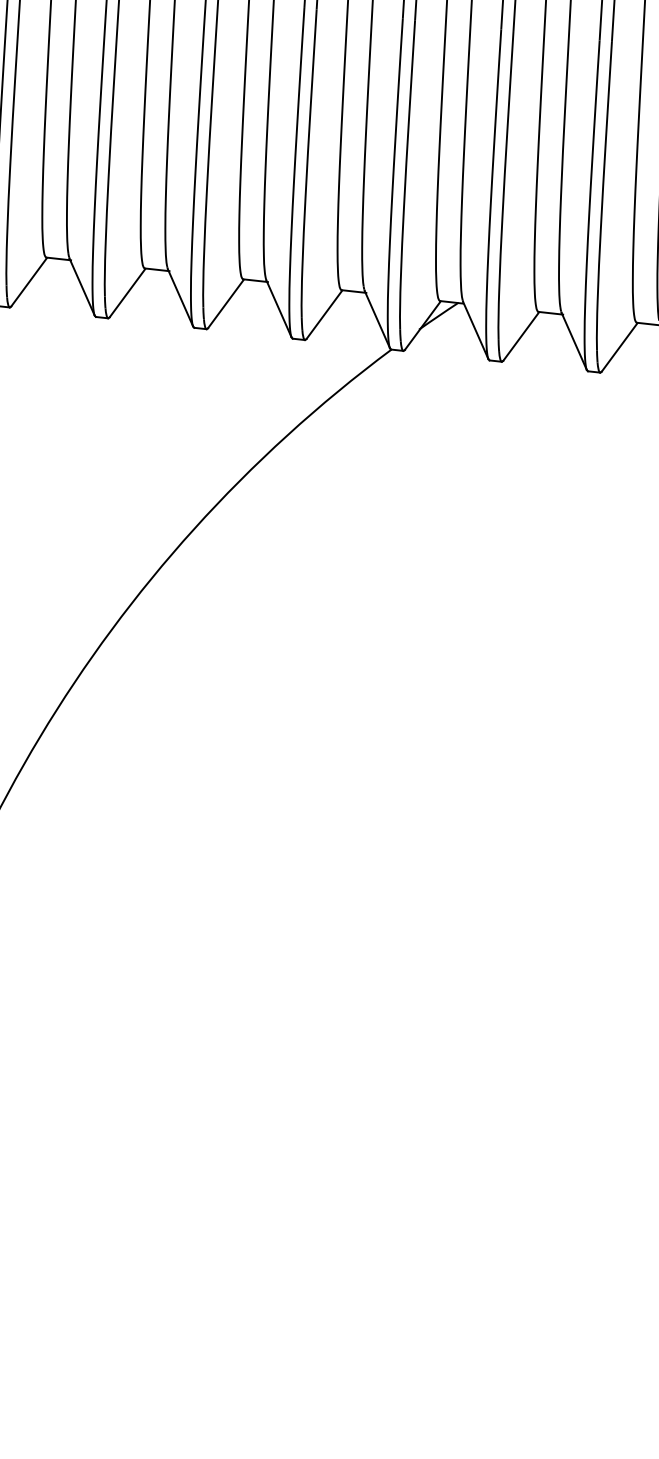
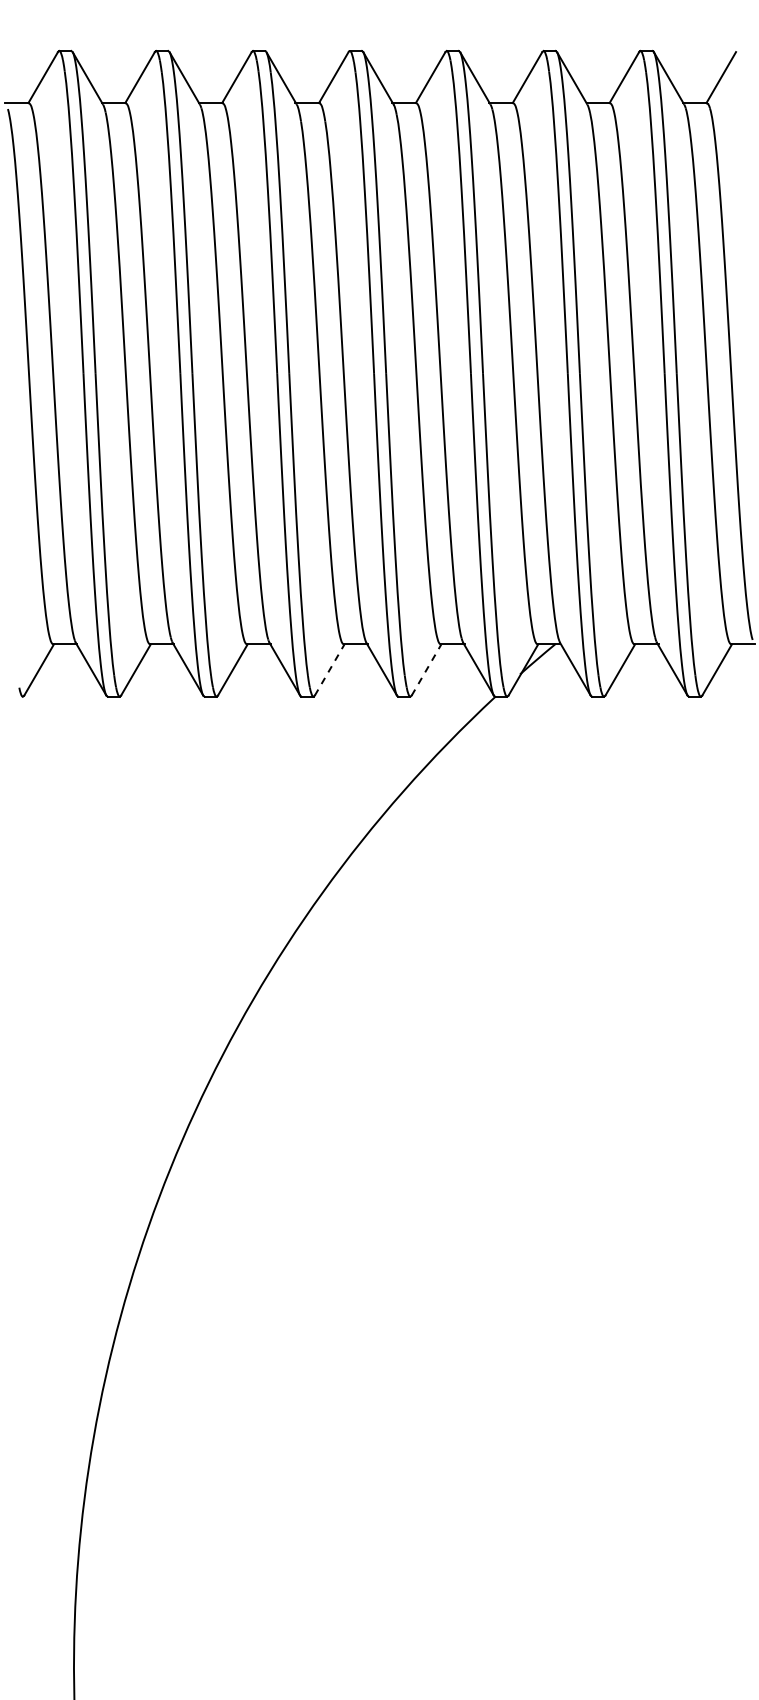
line: (225, 303) -> (329, 669), solid -> dashed
line: (324, 314) -> (426, 669), solid -> dashed

